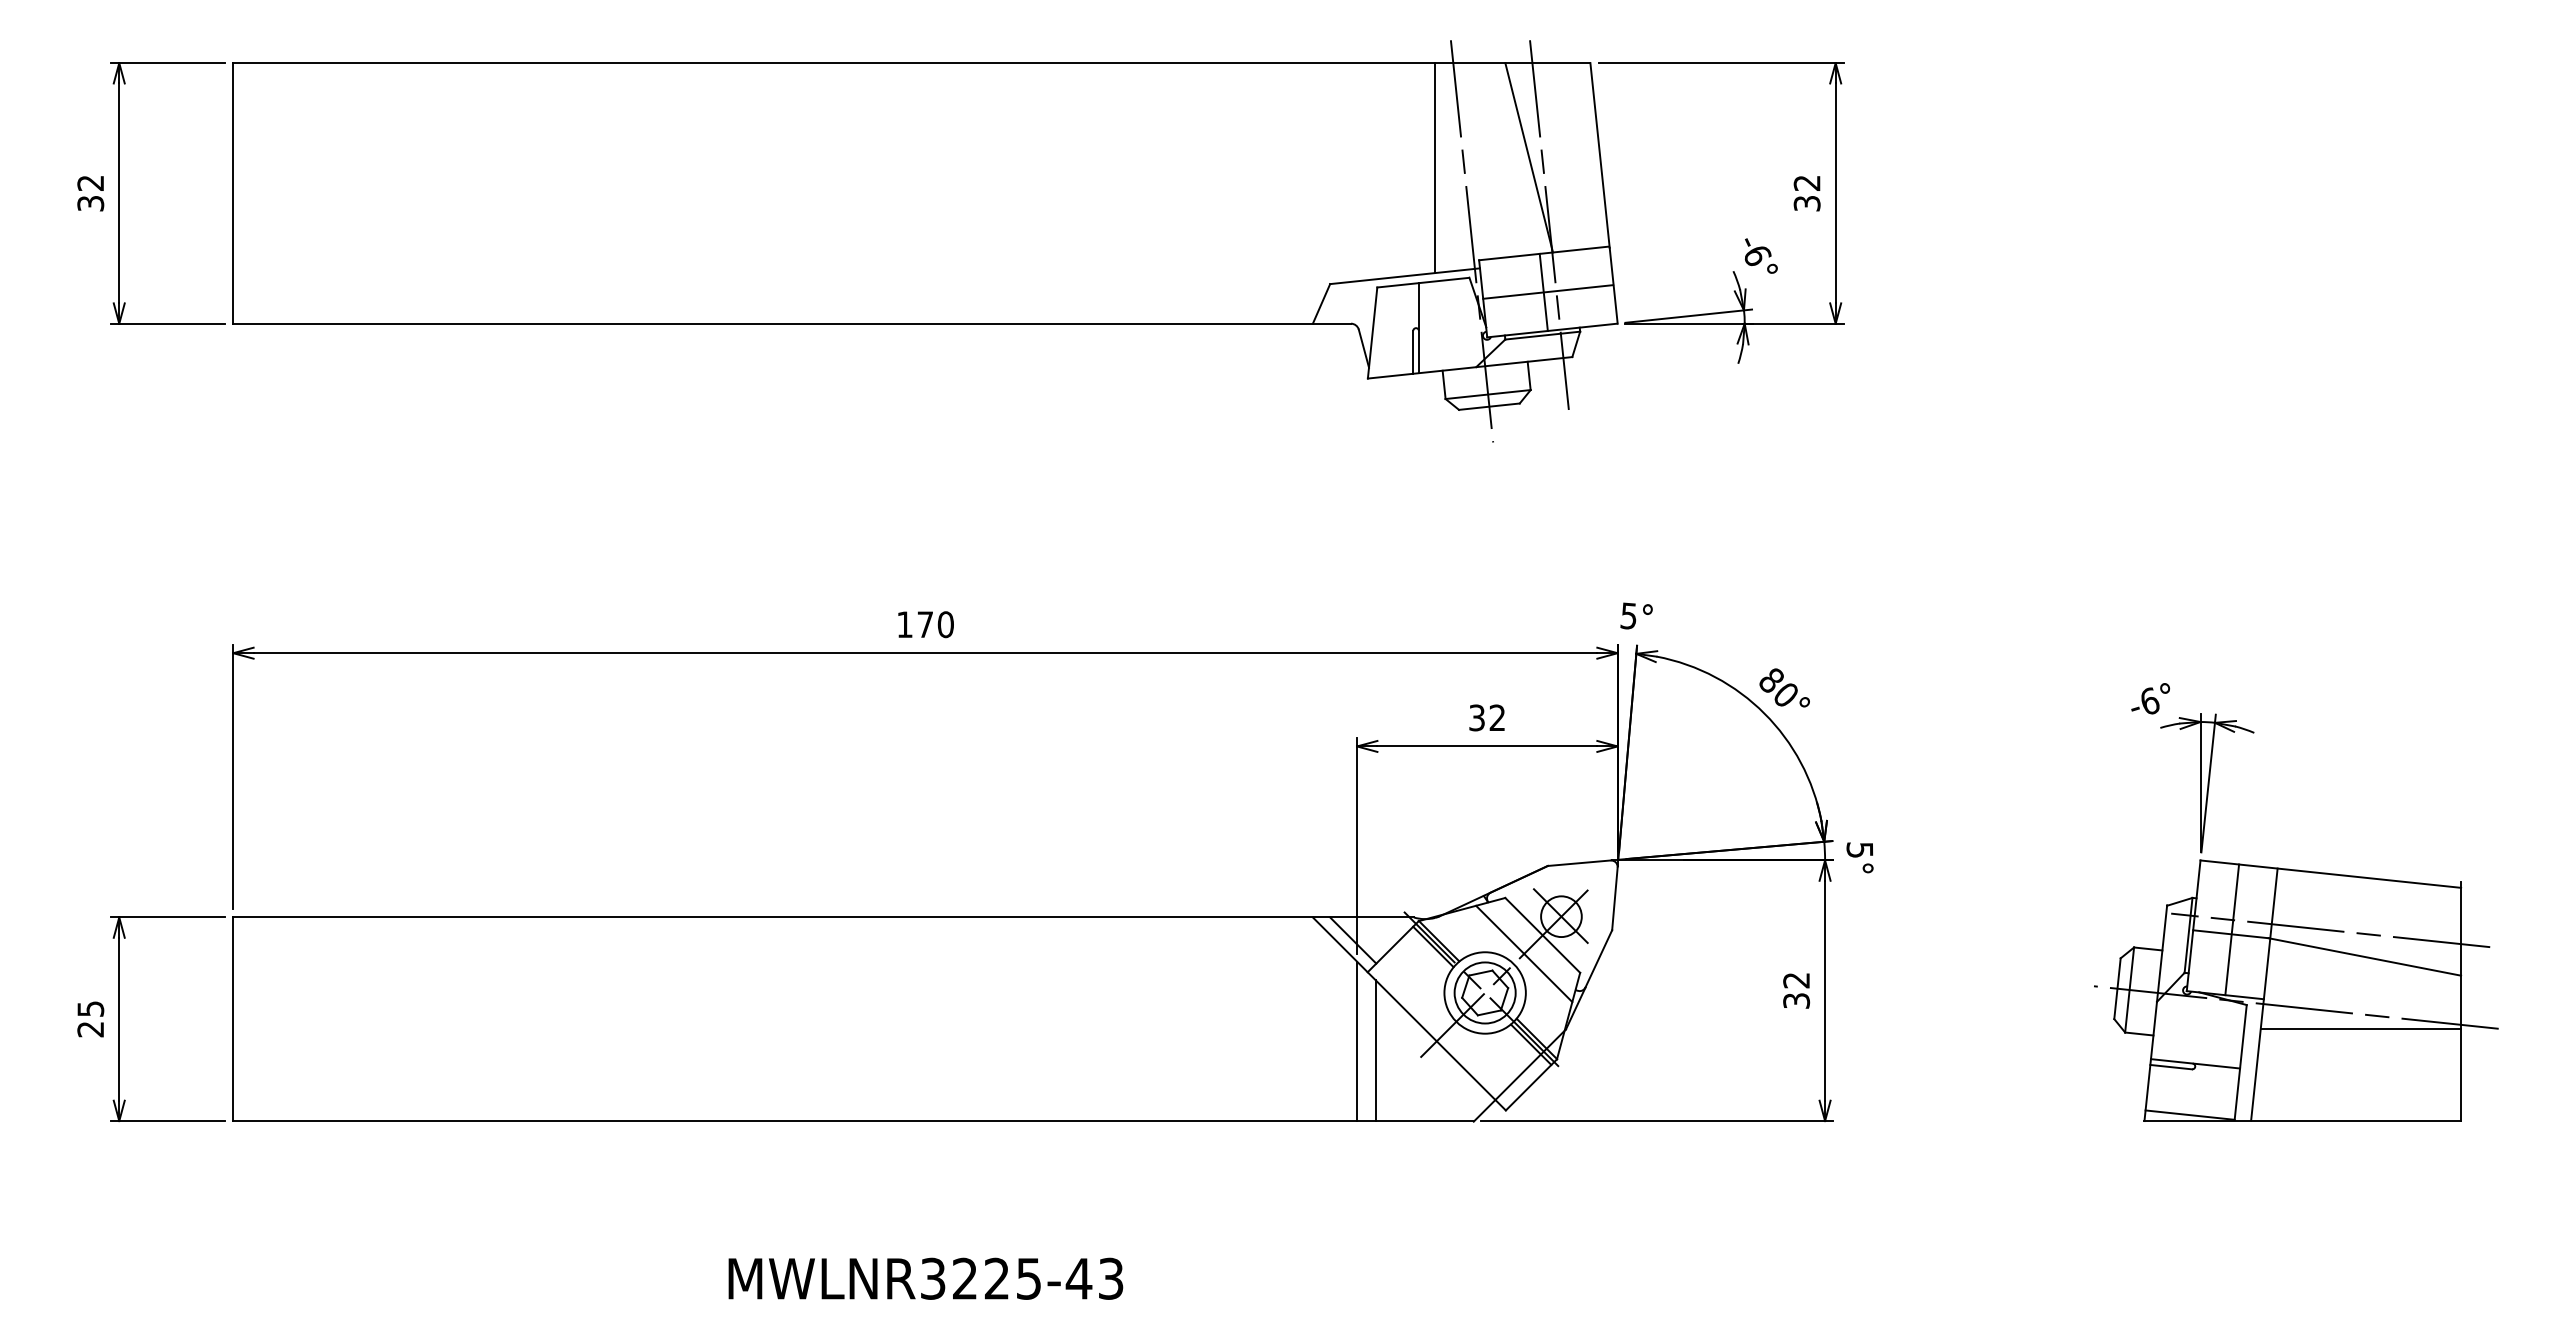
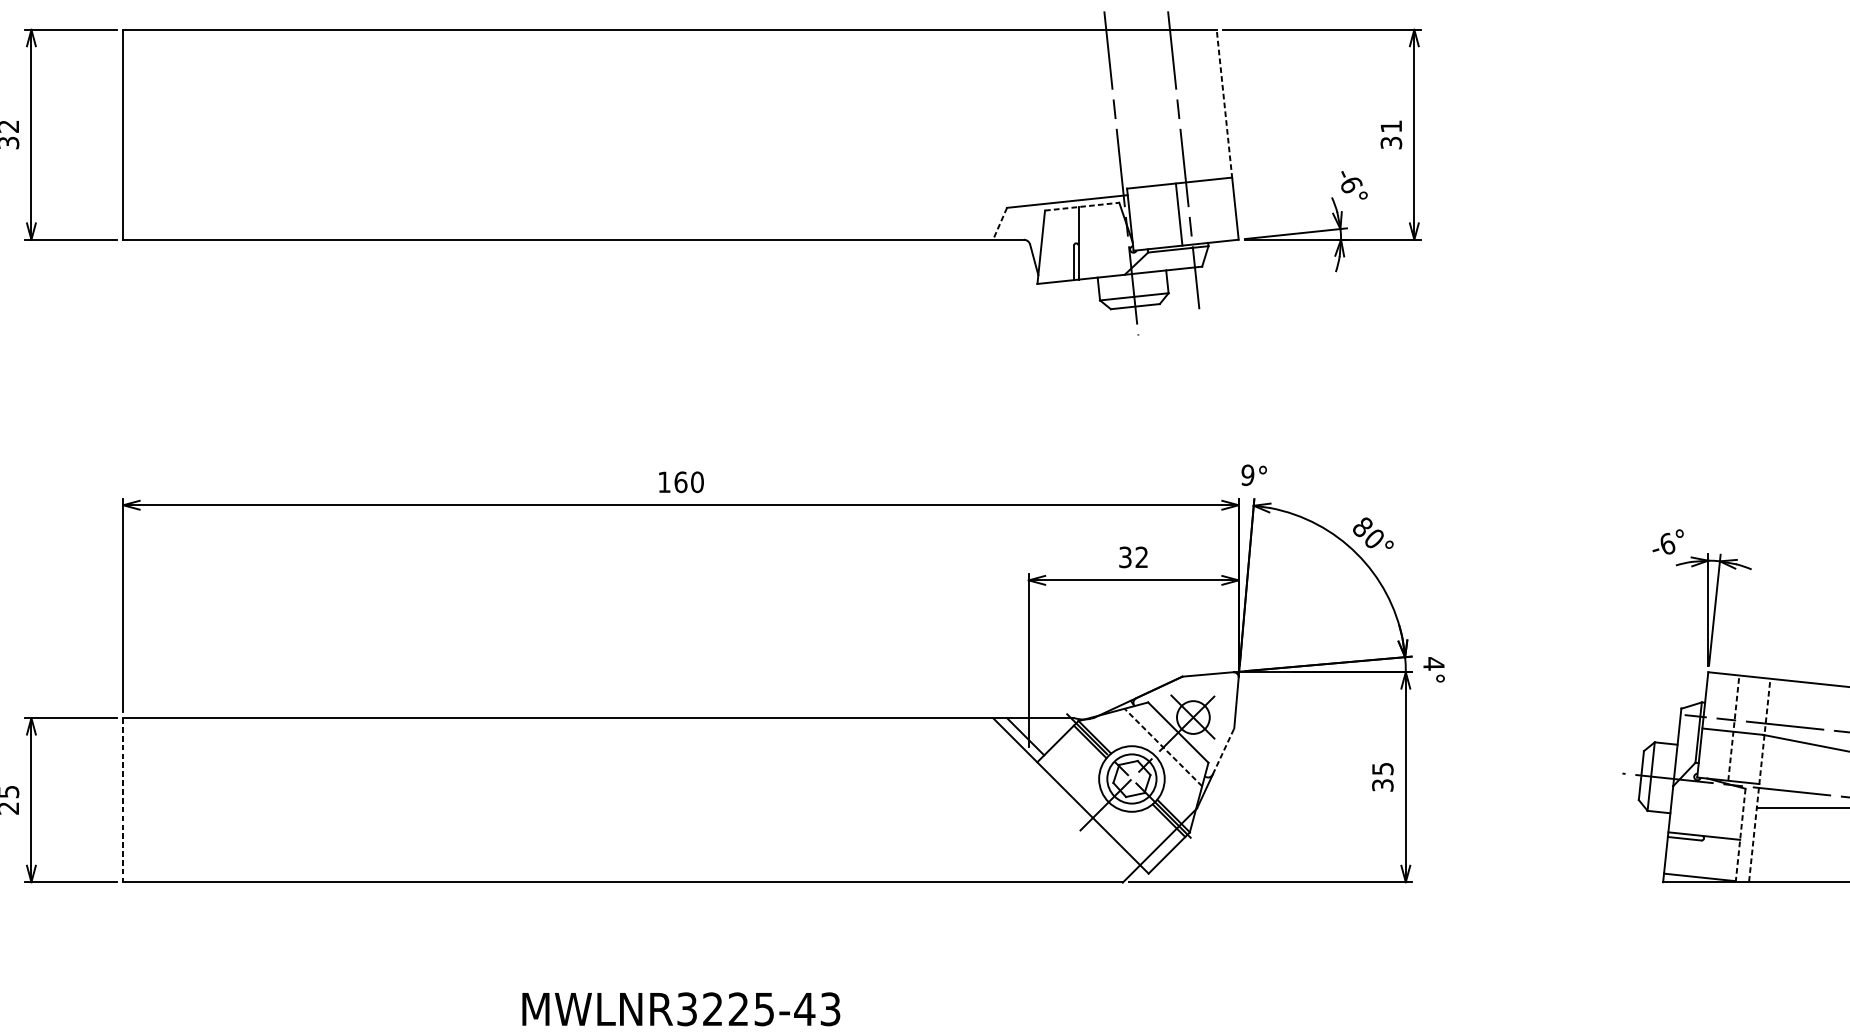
line: (1600, 155) -> (1224, 104), solid -> dashed
line: (1529, 157) -> (1167, 105), removed
line: (1435, 168) -> (1091, 114), removed
text: (1806, 183) -> (1390, 126), 32 -> 31
line: (1423, 282) -> (1082, 206), solid -> dashed
line: (1548, 291) -> (1182, 213), removed
line: (1321, 303) -> (1000, 223), solid -> dashed
text: (1628, 615) -> (1247, 474), 5° -> 9°
text: (925, 624) -> (681, 482), 170 -> 160
text: (1859, 849) -> (1433, 663), 5° -> 4°
line: (2232, 929) -> (1734, 727), solid -> dashed
line: (1523, 953) -> (1162, 747), solid -> dashed
line: (1599, 958) -> (1224, 751), solid -> dashed
text: (1796, 980) -> (1382, 768), 32 -> 35
line: (2264, 994) -> (1759, 780), solid -> dashed
line: (233, 1019) -> (123, 800), solid -> dashed
line: (1357, 1041) -> (1029, 818), removed
line: (1375, 1050) -> (1043, 825), removed
line: (2240, 1062) -> (1740, 835), solid -> dashed

